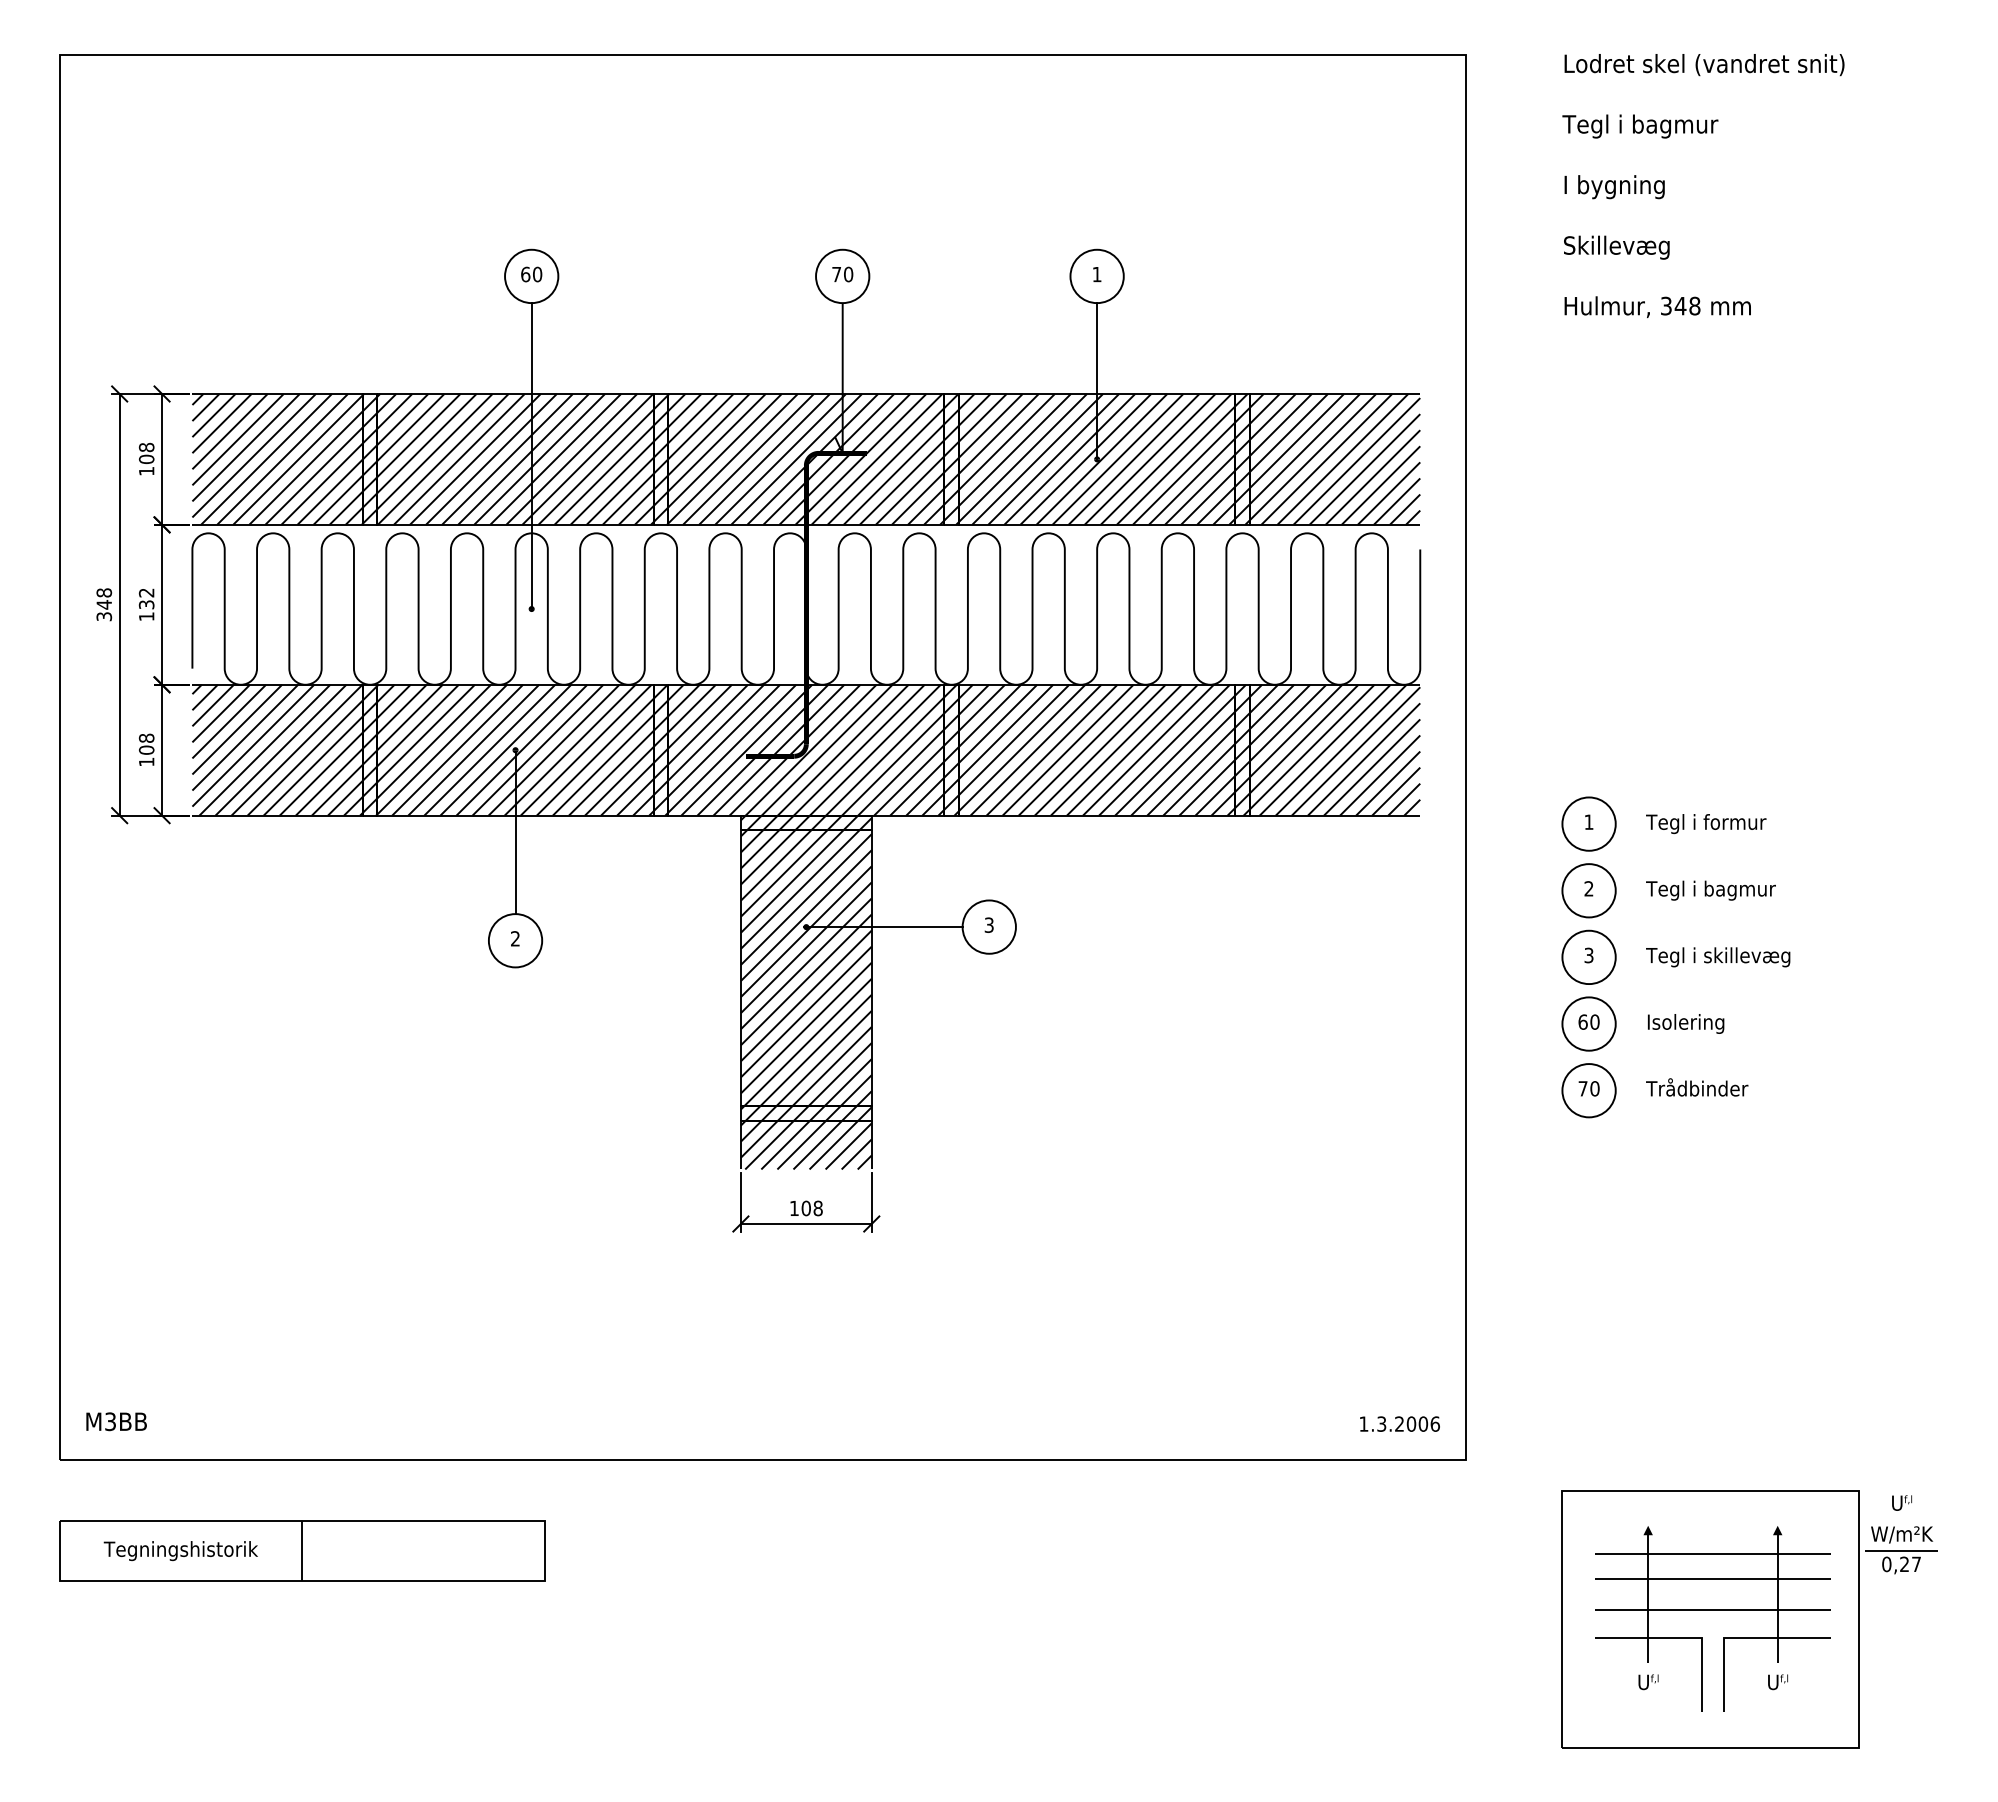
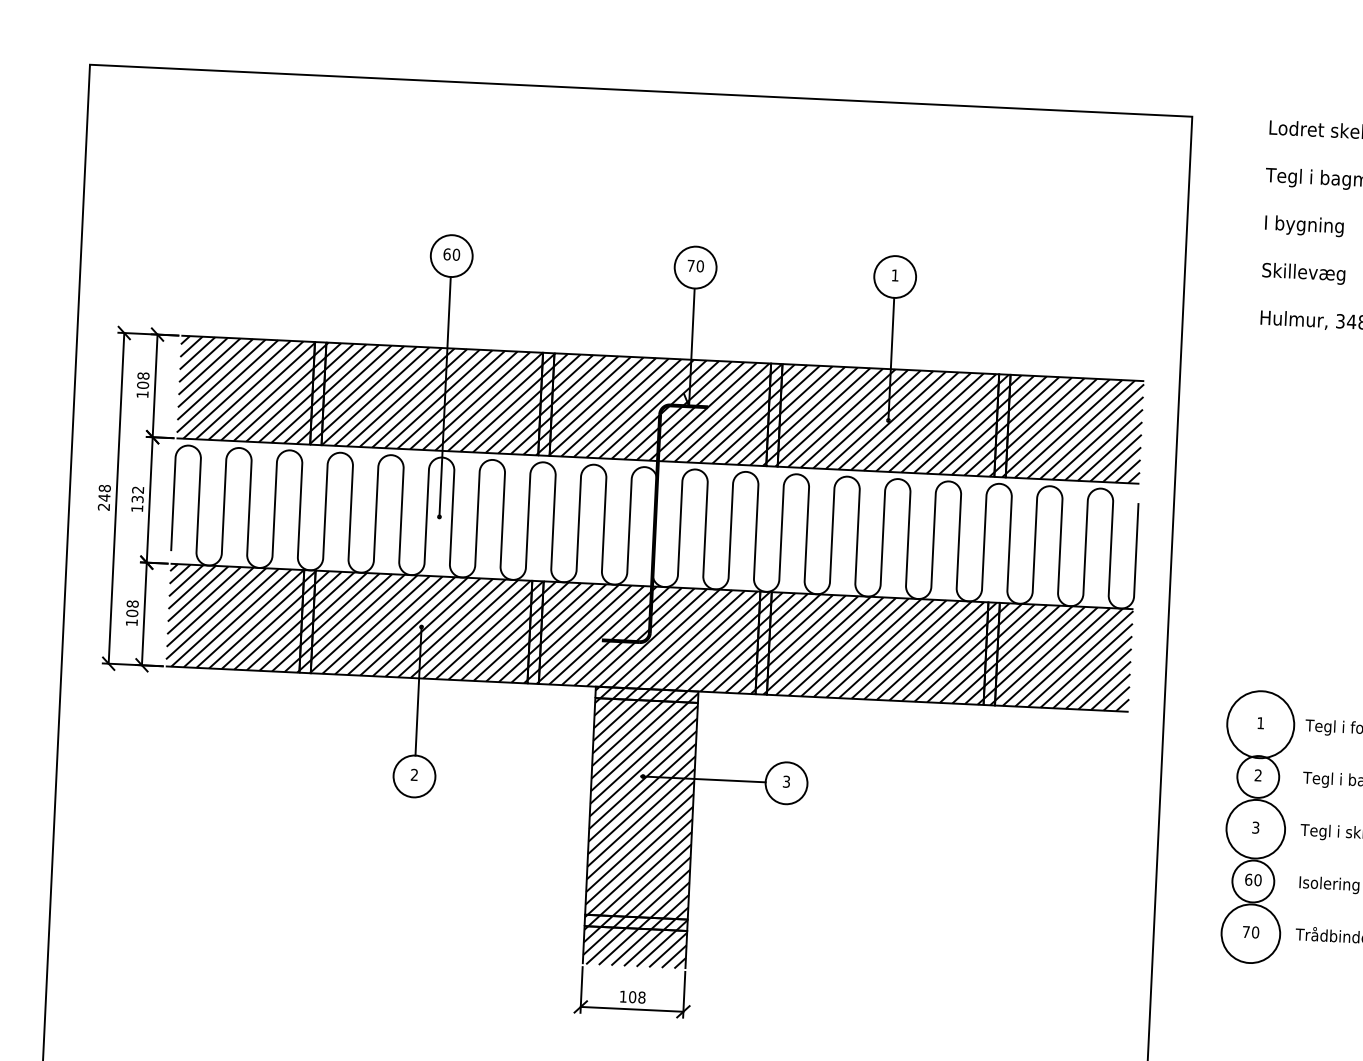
text: (104, 616) -> (104, 506), 348 -> 248
circle: (1588, 823) -> (1260, 724), size x1.6
circle: (1588, 957) -> (1255, 829), size x1.4
circle: (1588, 1090) -> (1250, 933), size x1.4

